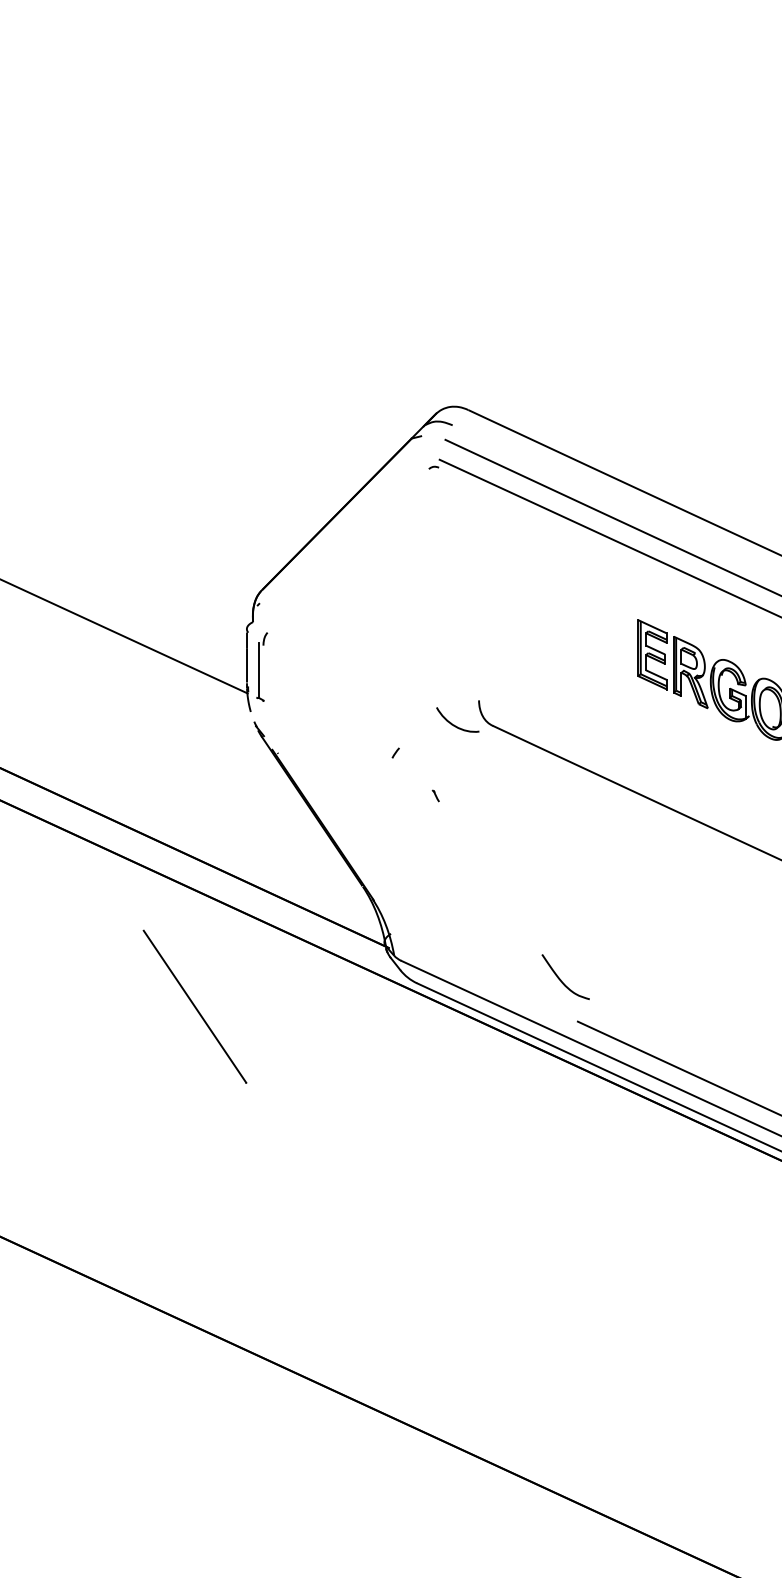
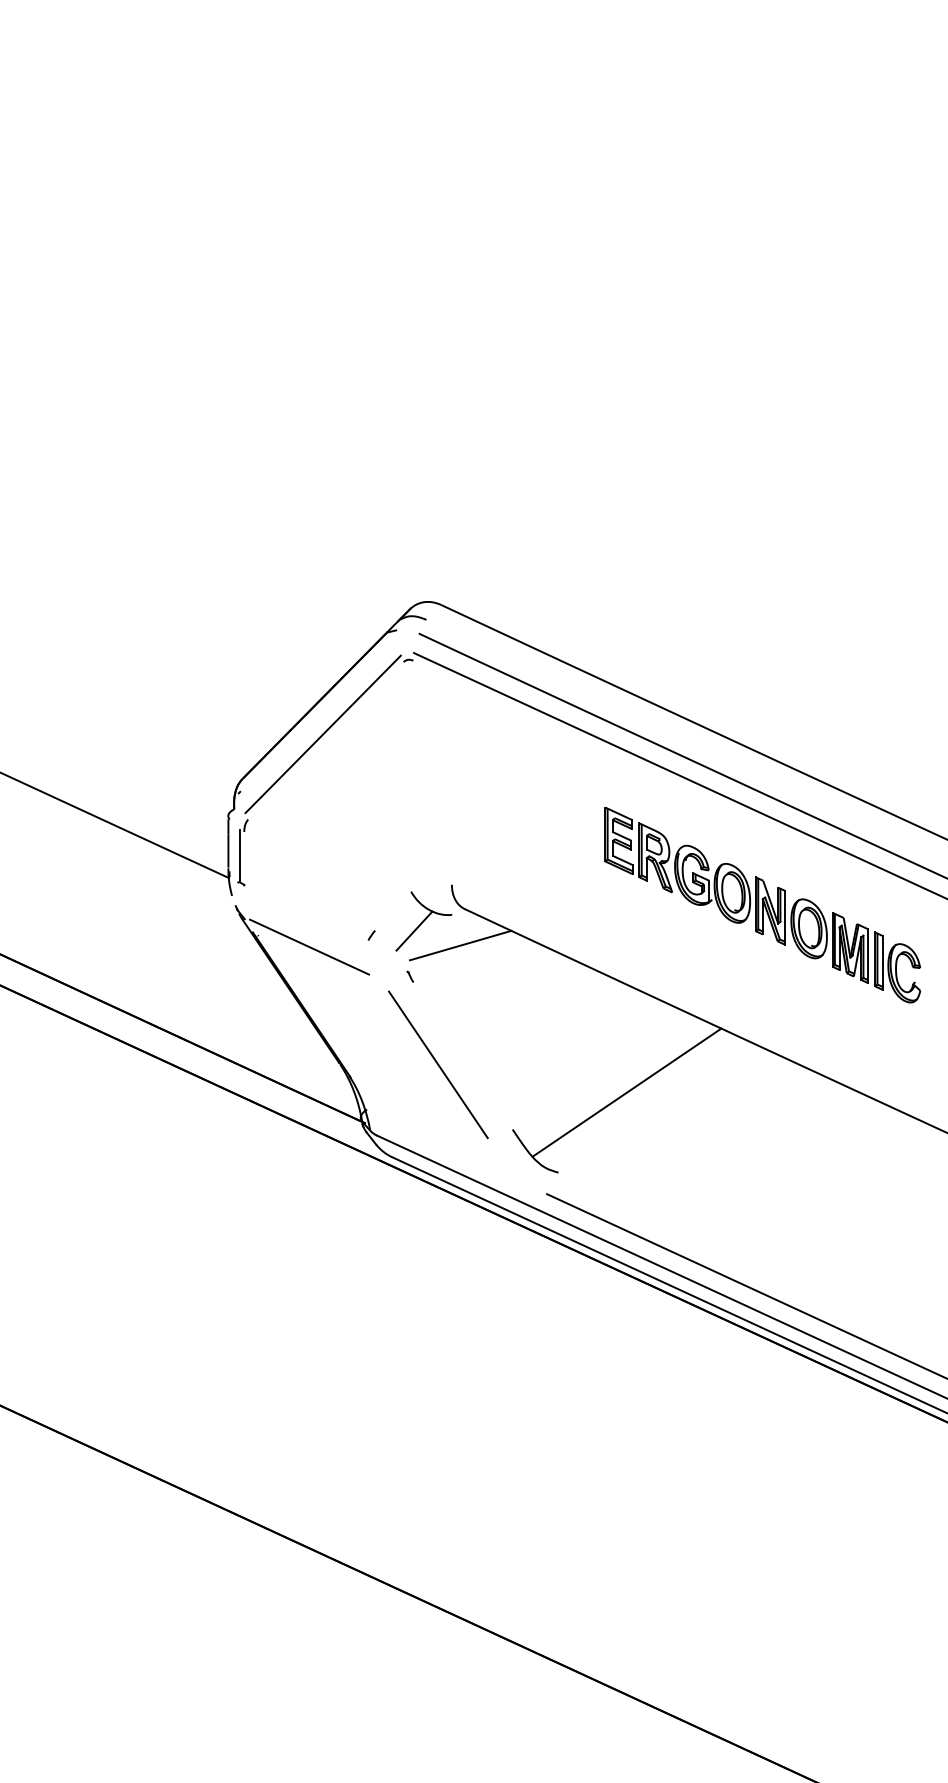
line: (344, 544) -> (322, 734), added
line: (440, 747) -> (414, 930), added
line: (487, 763) -> (460, 945), added
line: (331, 764) -> (309, 946), added
line: (660, 916) -> (626, 1092), added
line: (195, 1006) -> (438, 1064), moved

